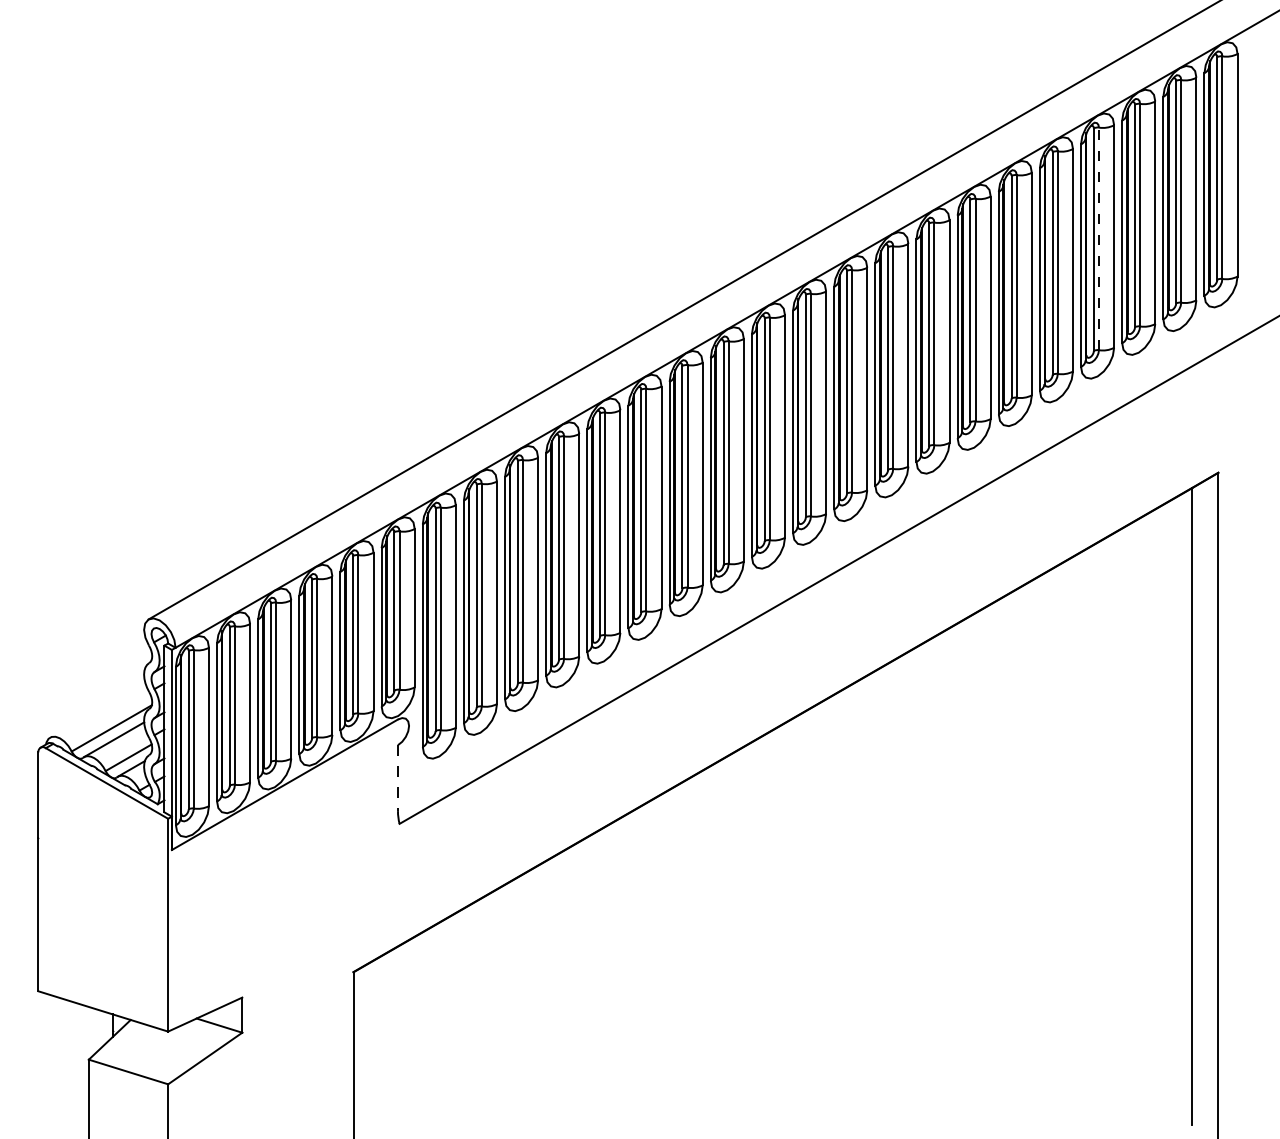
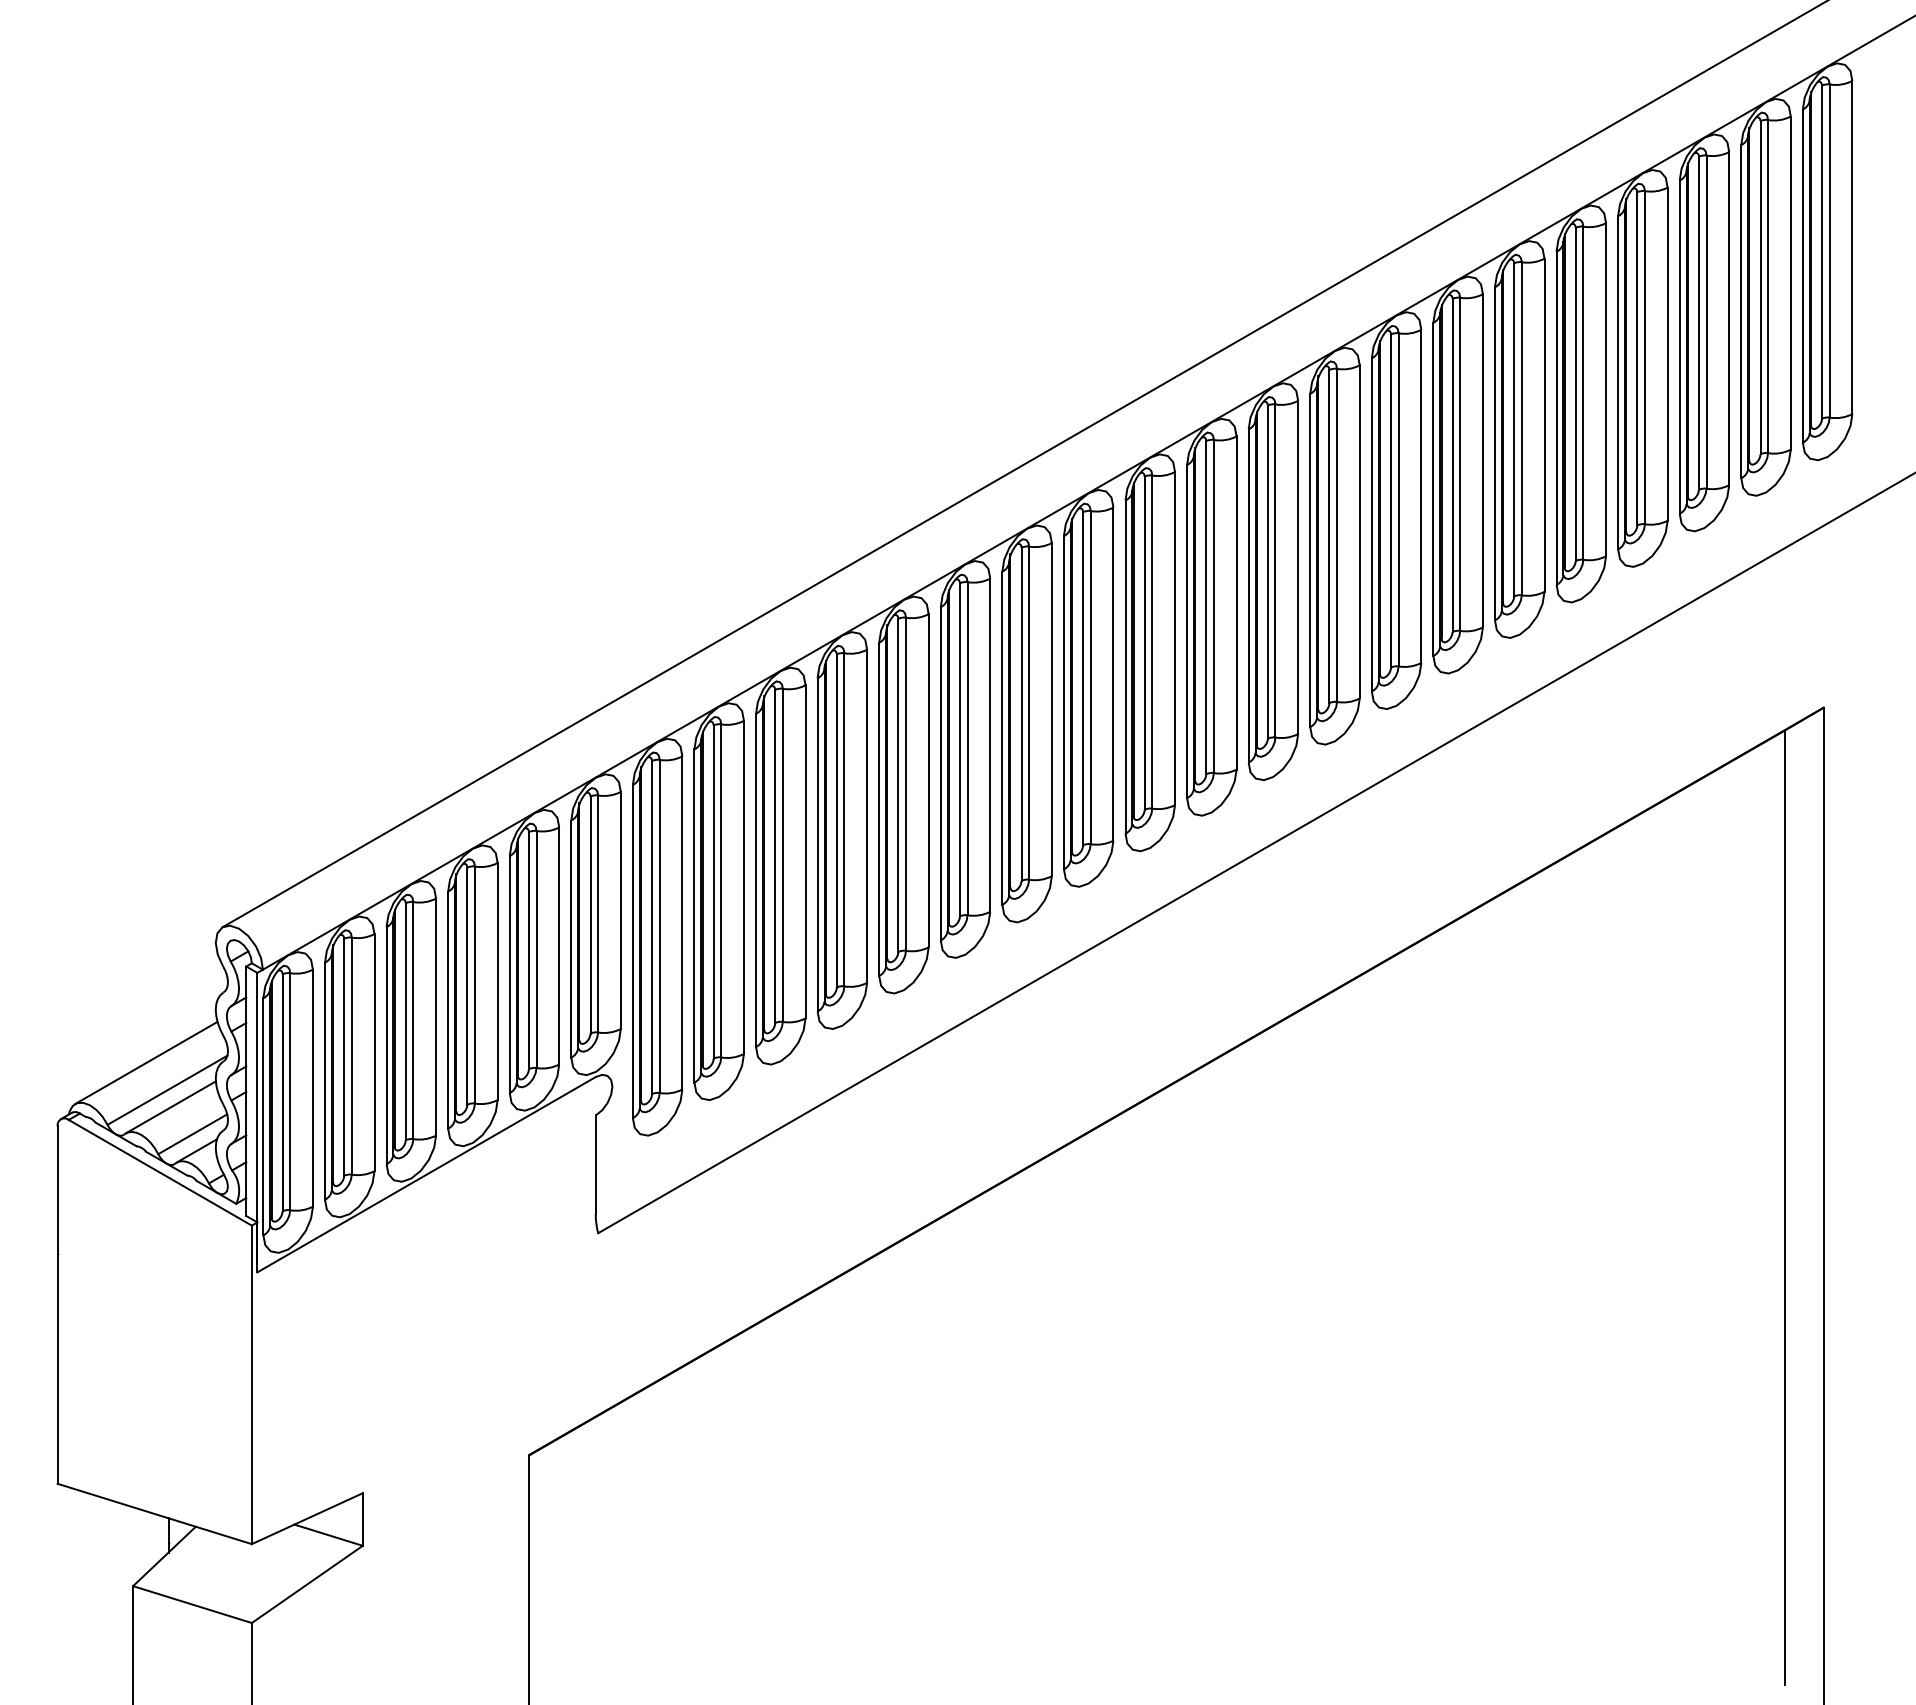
line: (1098, 238) -> (1644, 357), dashed -> solid
line: (97, 709) -> (146, 1062), added
line: (397, 778) -> (595, 1165), dashed -> solid

